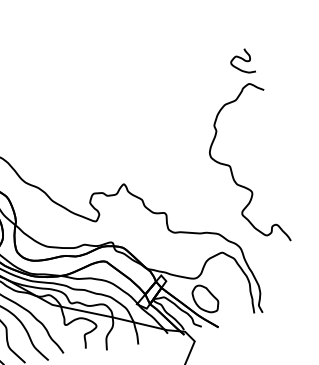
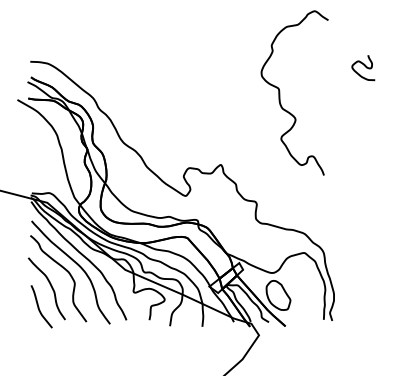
curve: (232, 169) -> (280, 92), moved

